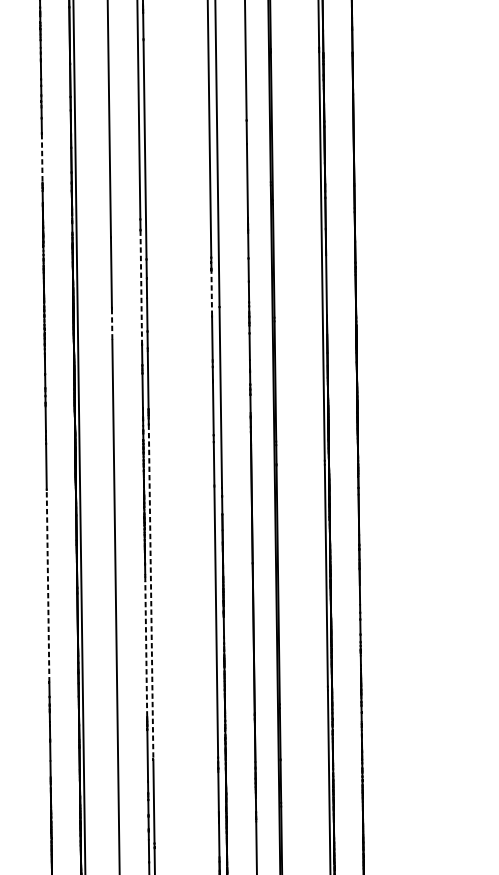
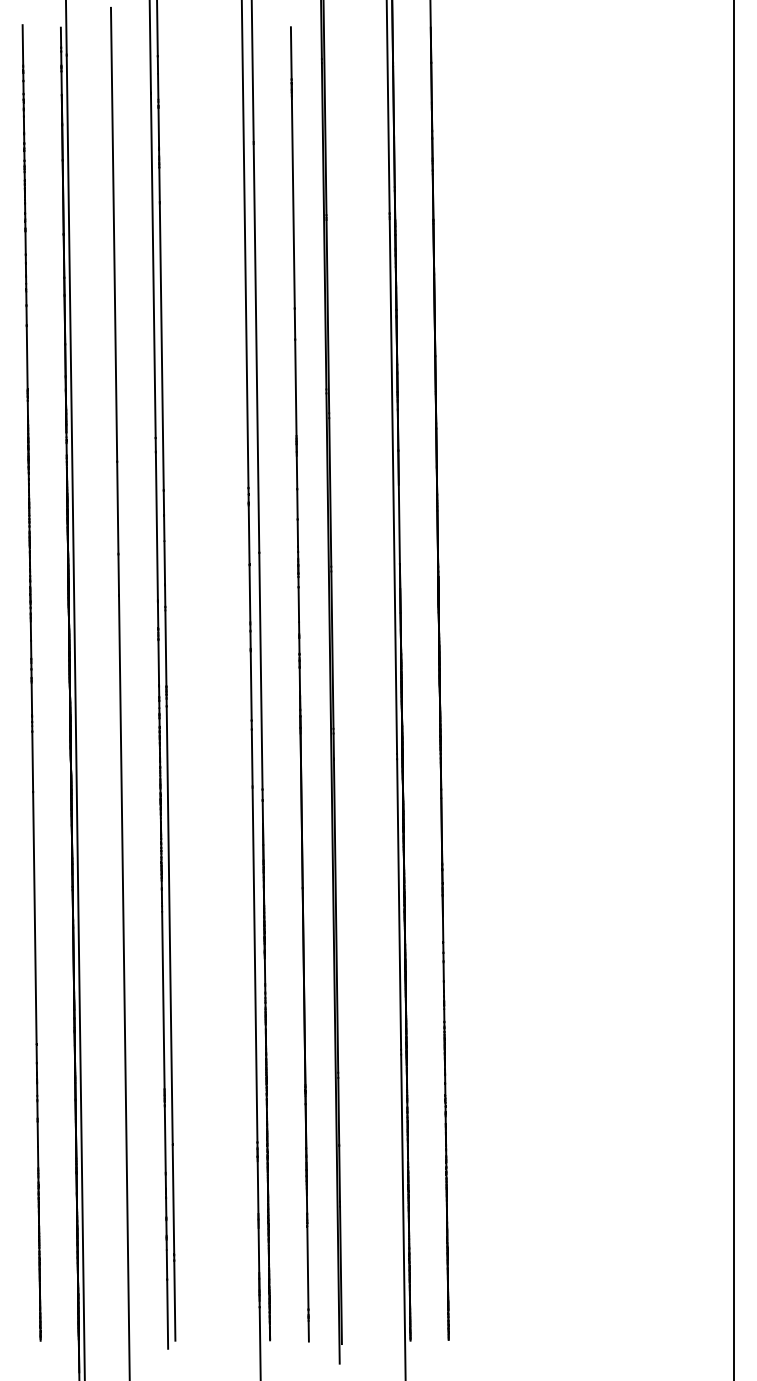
line: (42, 157) -> (27, 357), dashed -> solid
line: (140, 286) -> (156, 526), dashed -> solid
line: (212, 293) -> (249, 534), dashed -> solid
line: (111, 324) -> (118, 575), dashed -> solid
line: (47, 586) -> (34, 918), dashed -> solid
line: (150, 591) -> (169, 925), dashed -> solid
line: (146, 648) -> (163, 999), dashed -> solid

